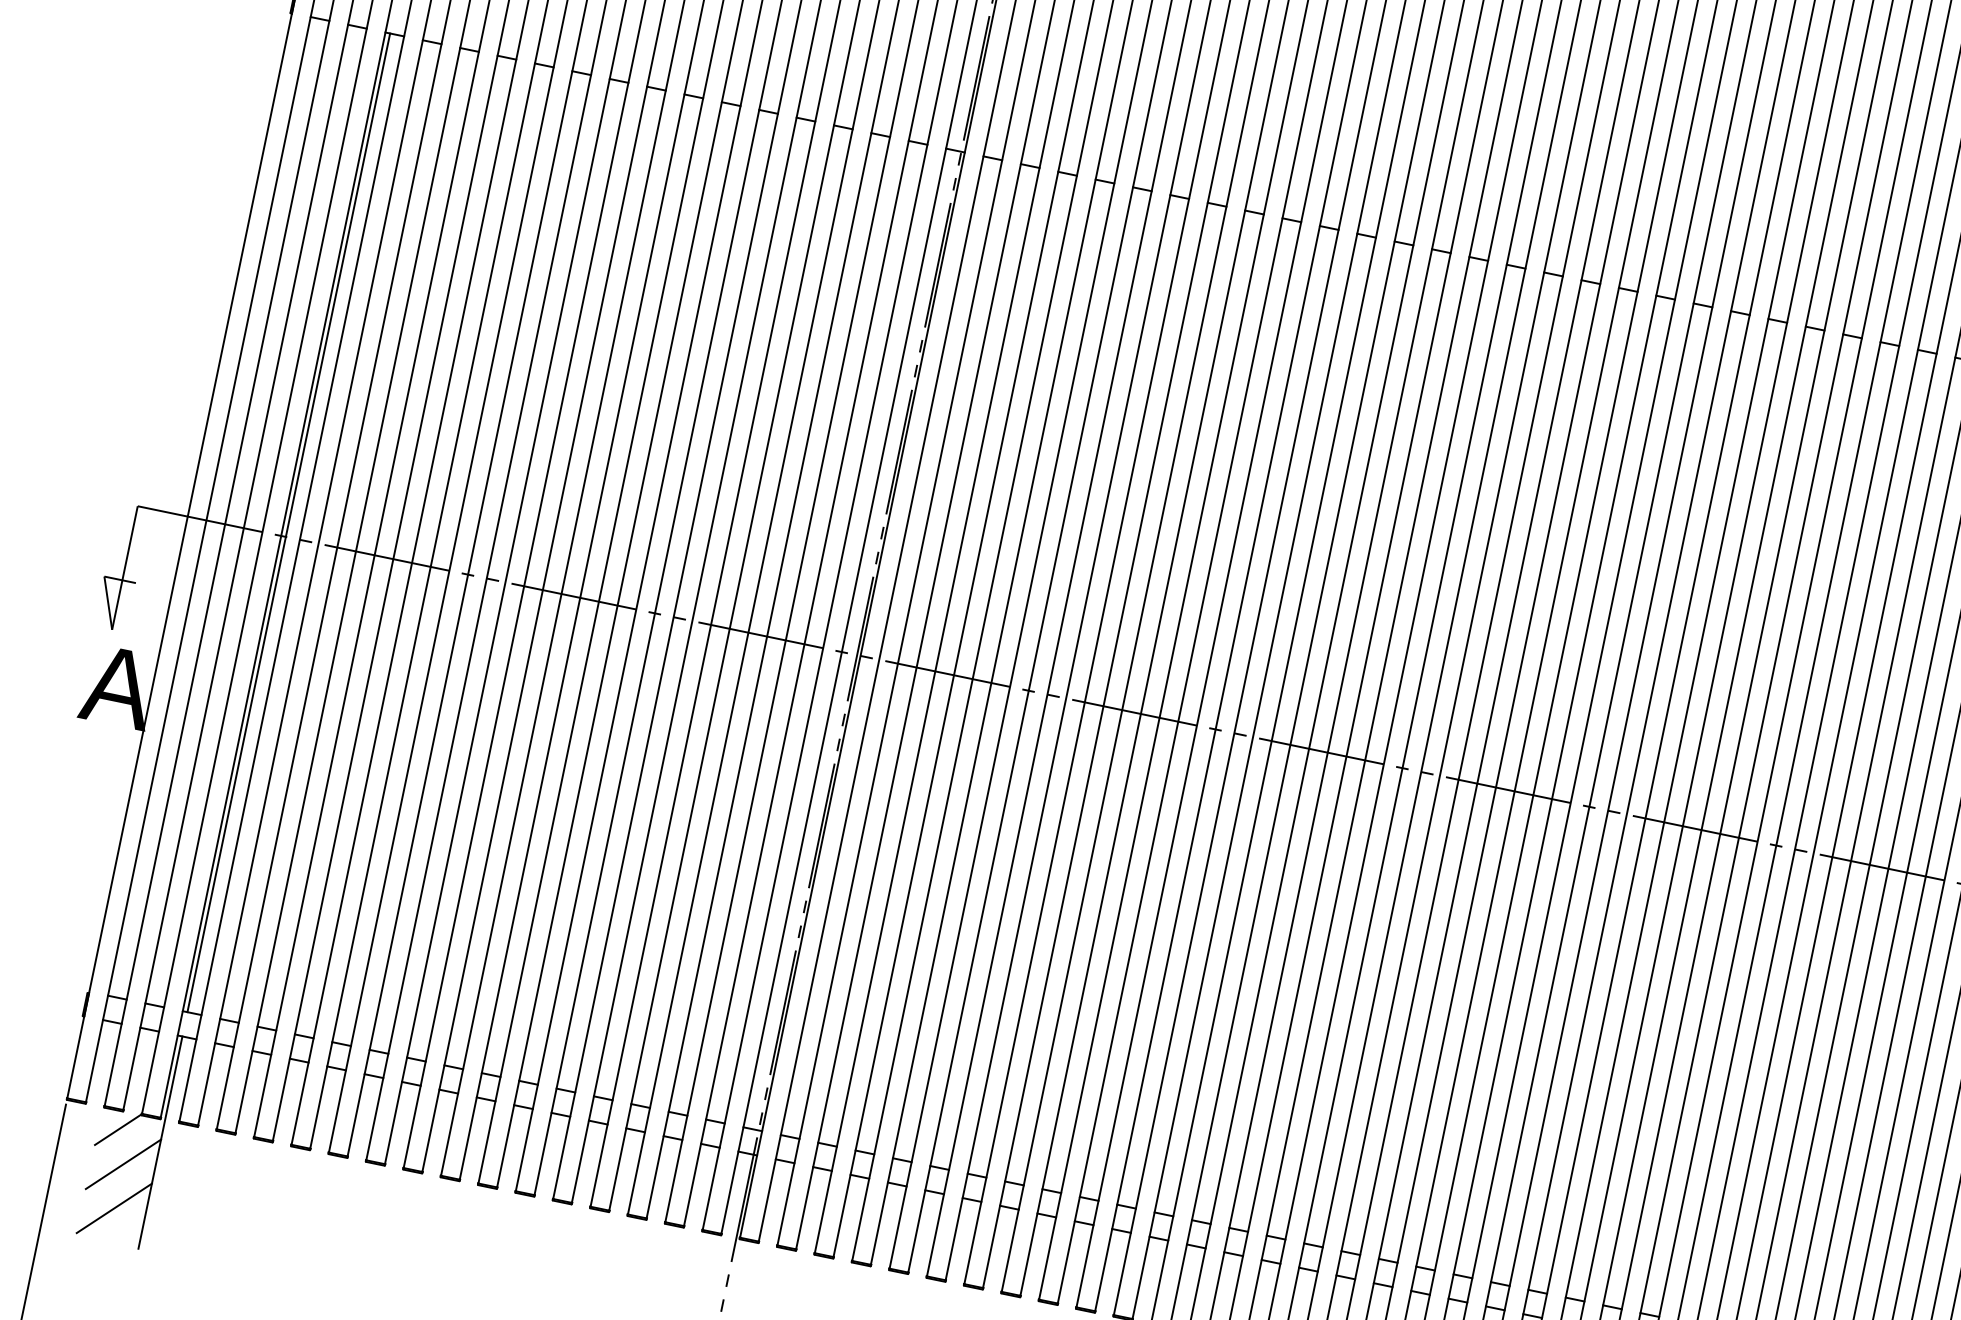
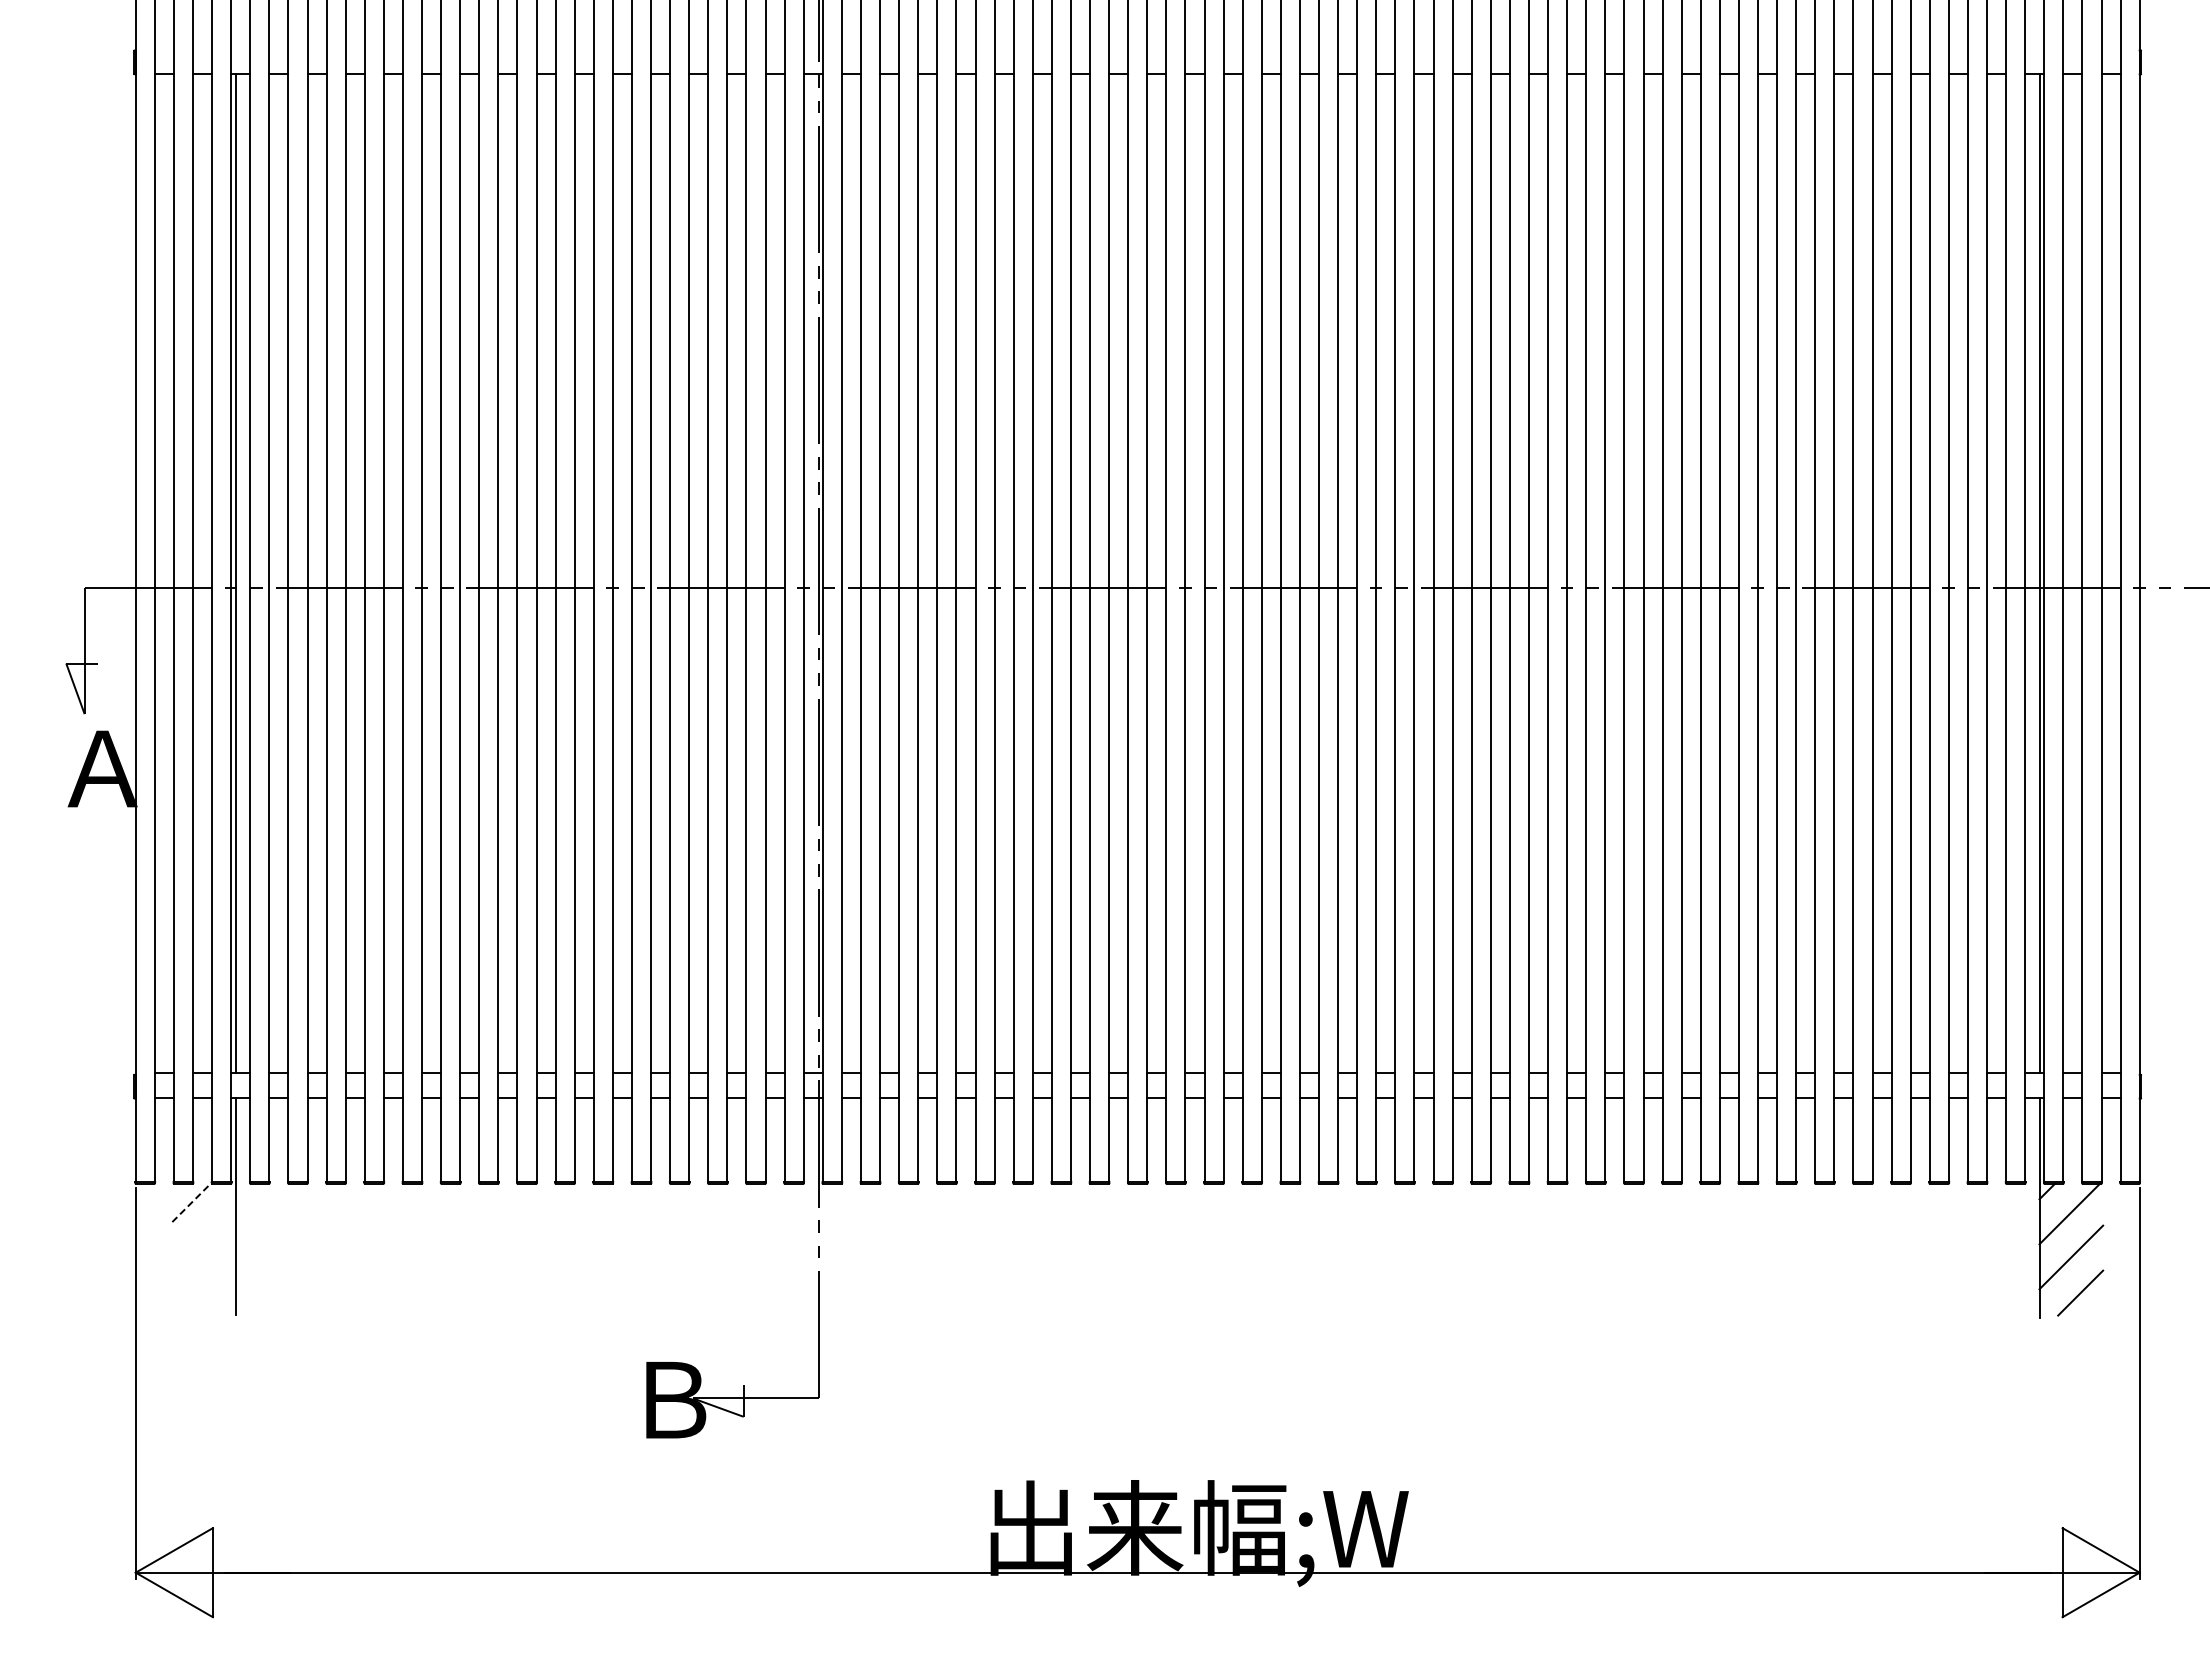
line: (118, 1128) -> (192, 1201), solid -> dashed
line: (122, 1164) -> (203, 1235), removed
line: (113, 1208) -> (203, 1280), removed

